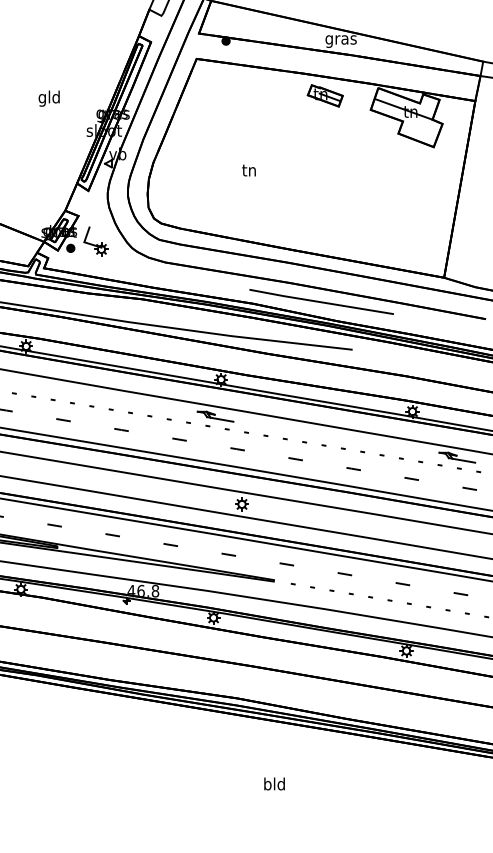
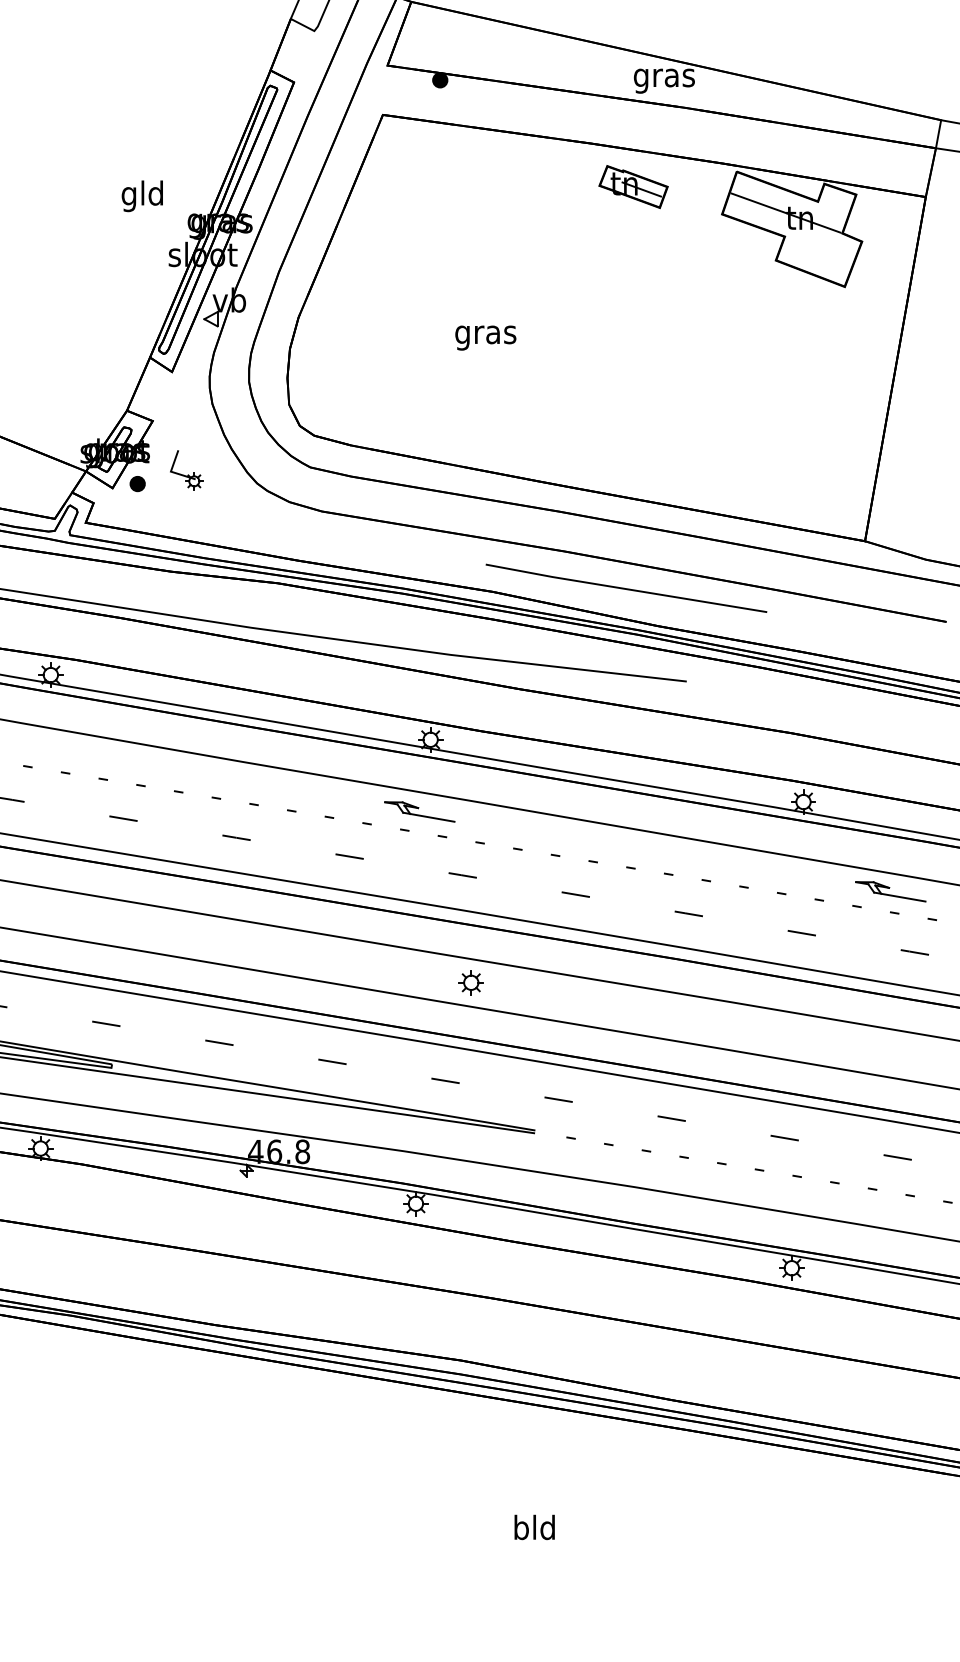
text: (48, 98) -> (141, 195), moved
text: (249, 171) -> (485, 334), tn -> gras
part: (95, 241) -> (185, 470), size x0.7

